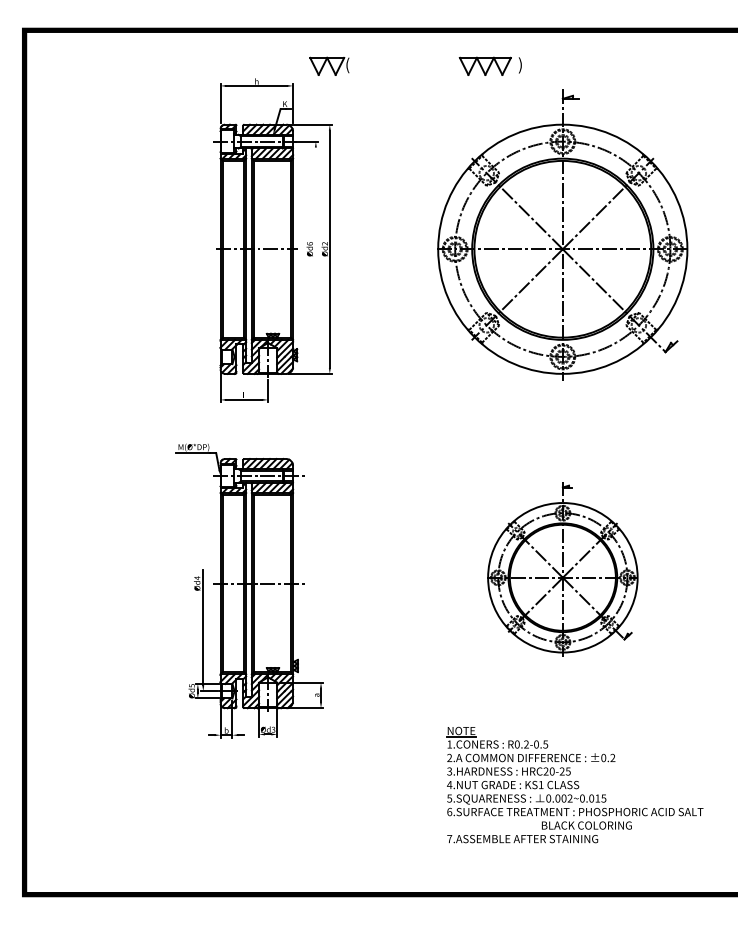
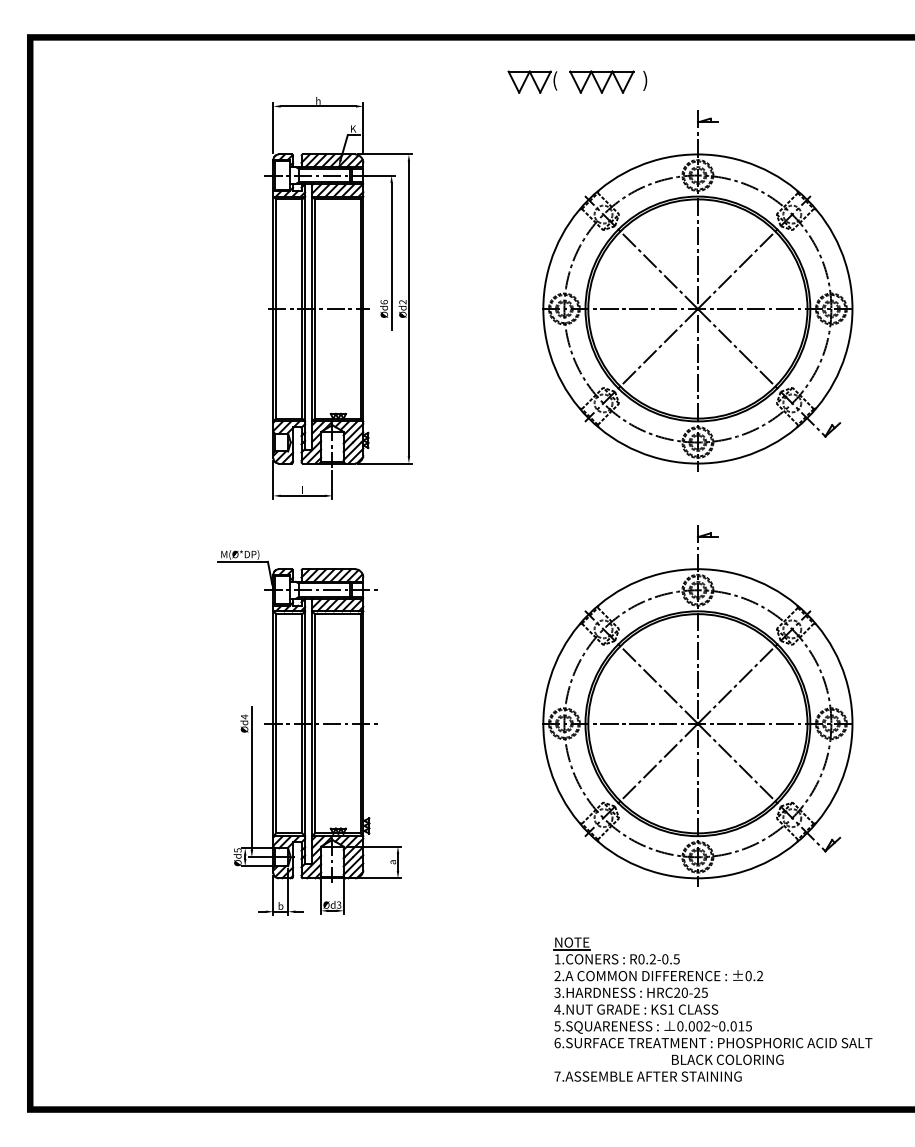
part: (329, 65) -> (532, 81), moved
line: (315, 206) -> (391, 255), added
part: (562, 568) -> (697, 704), size x1.67
part: (574, 784) -> (712, 1008), moved

